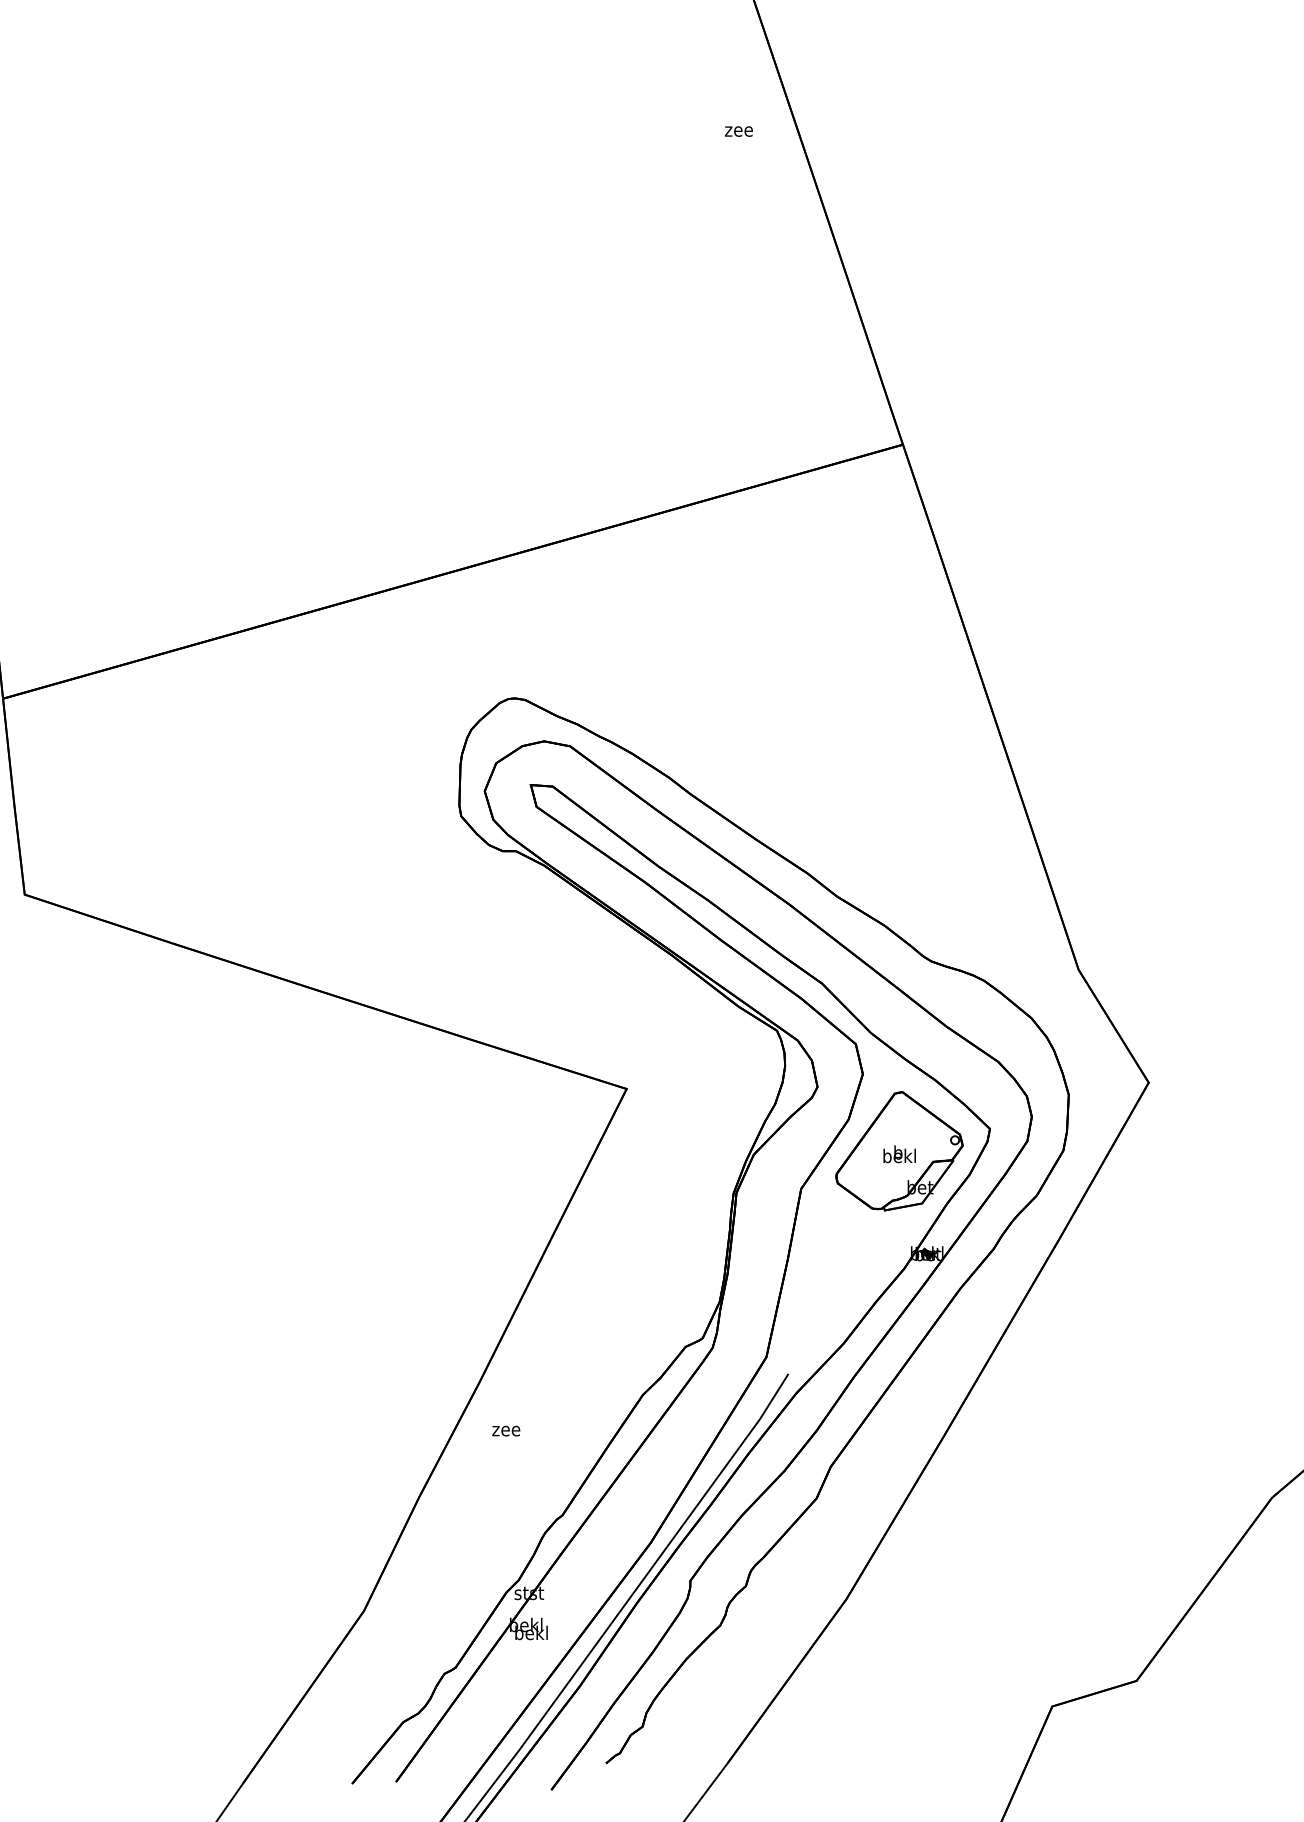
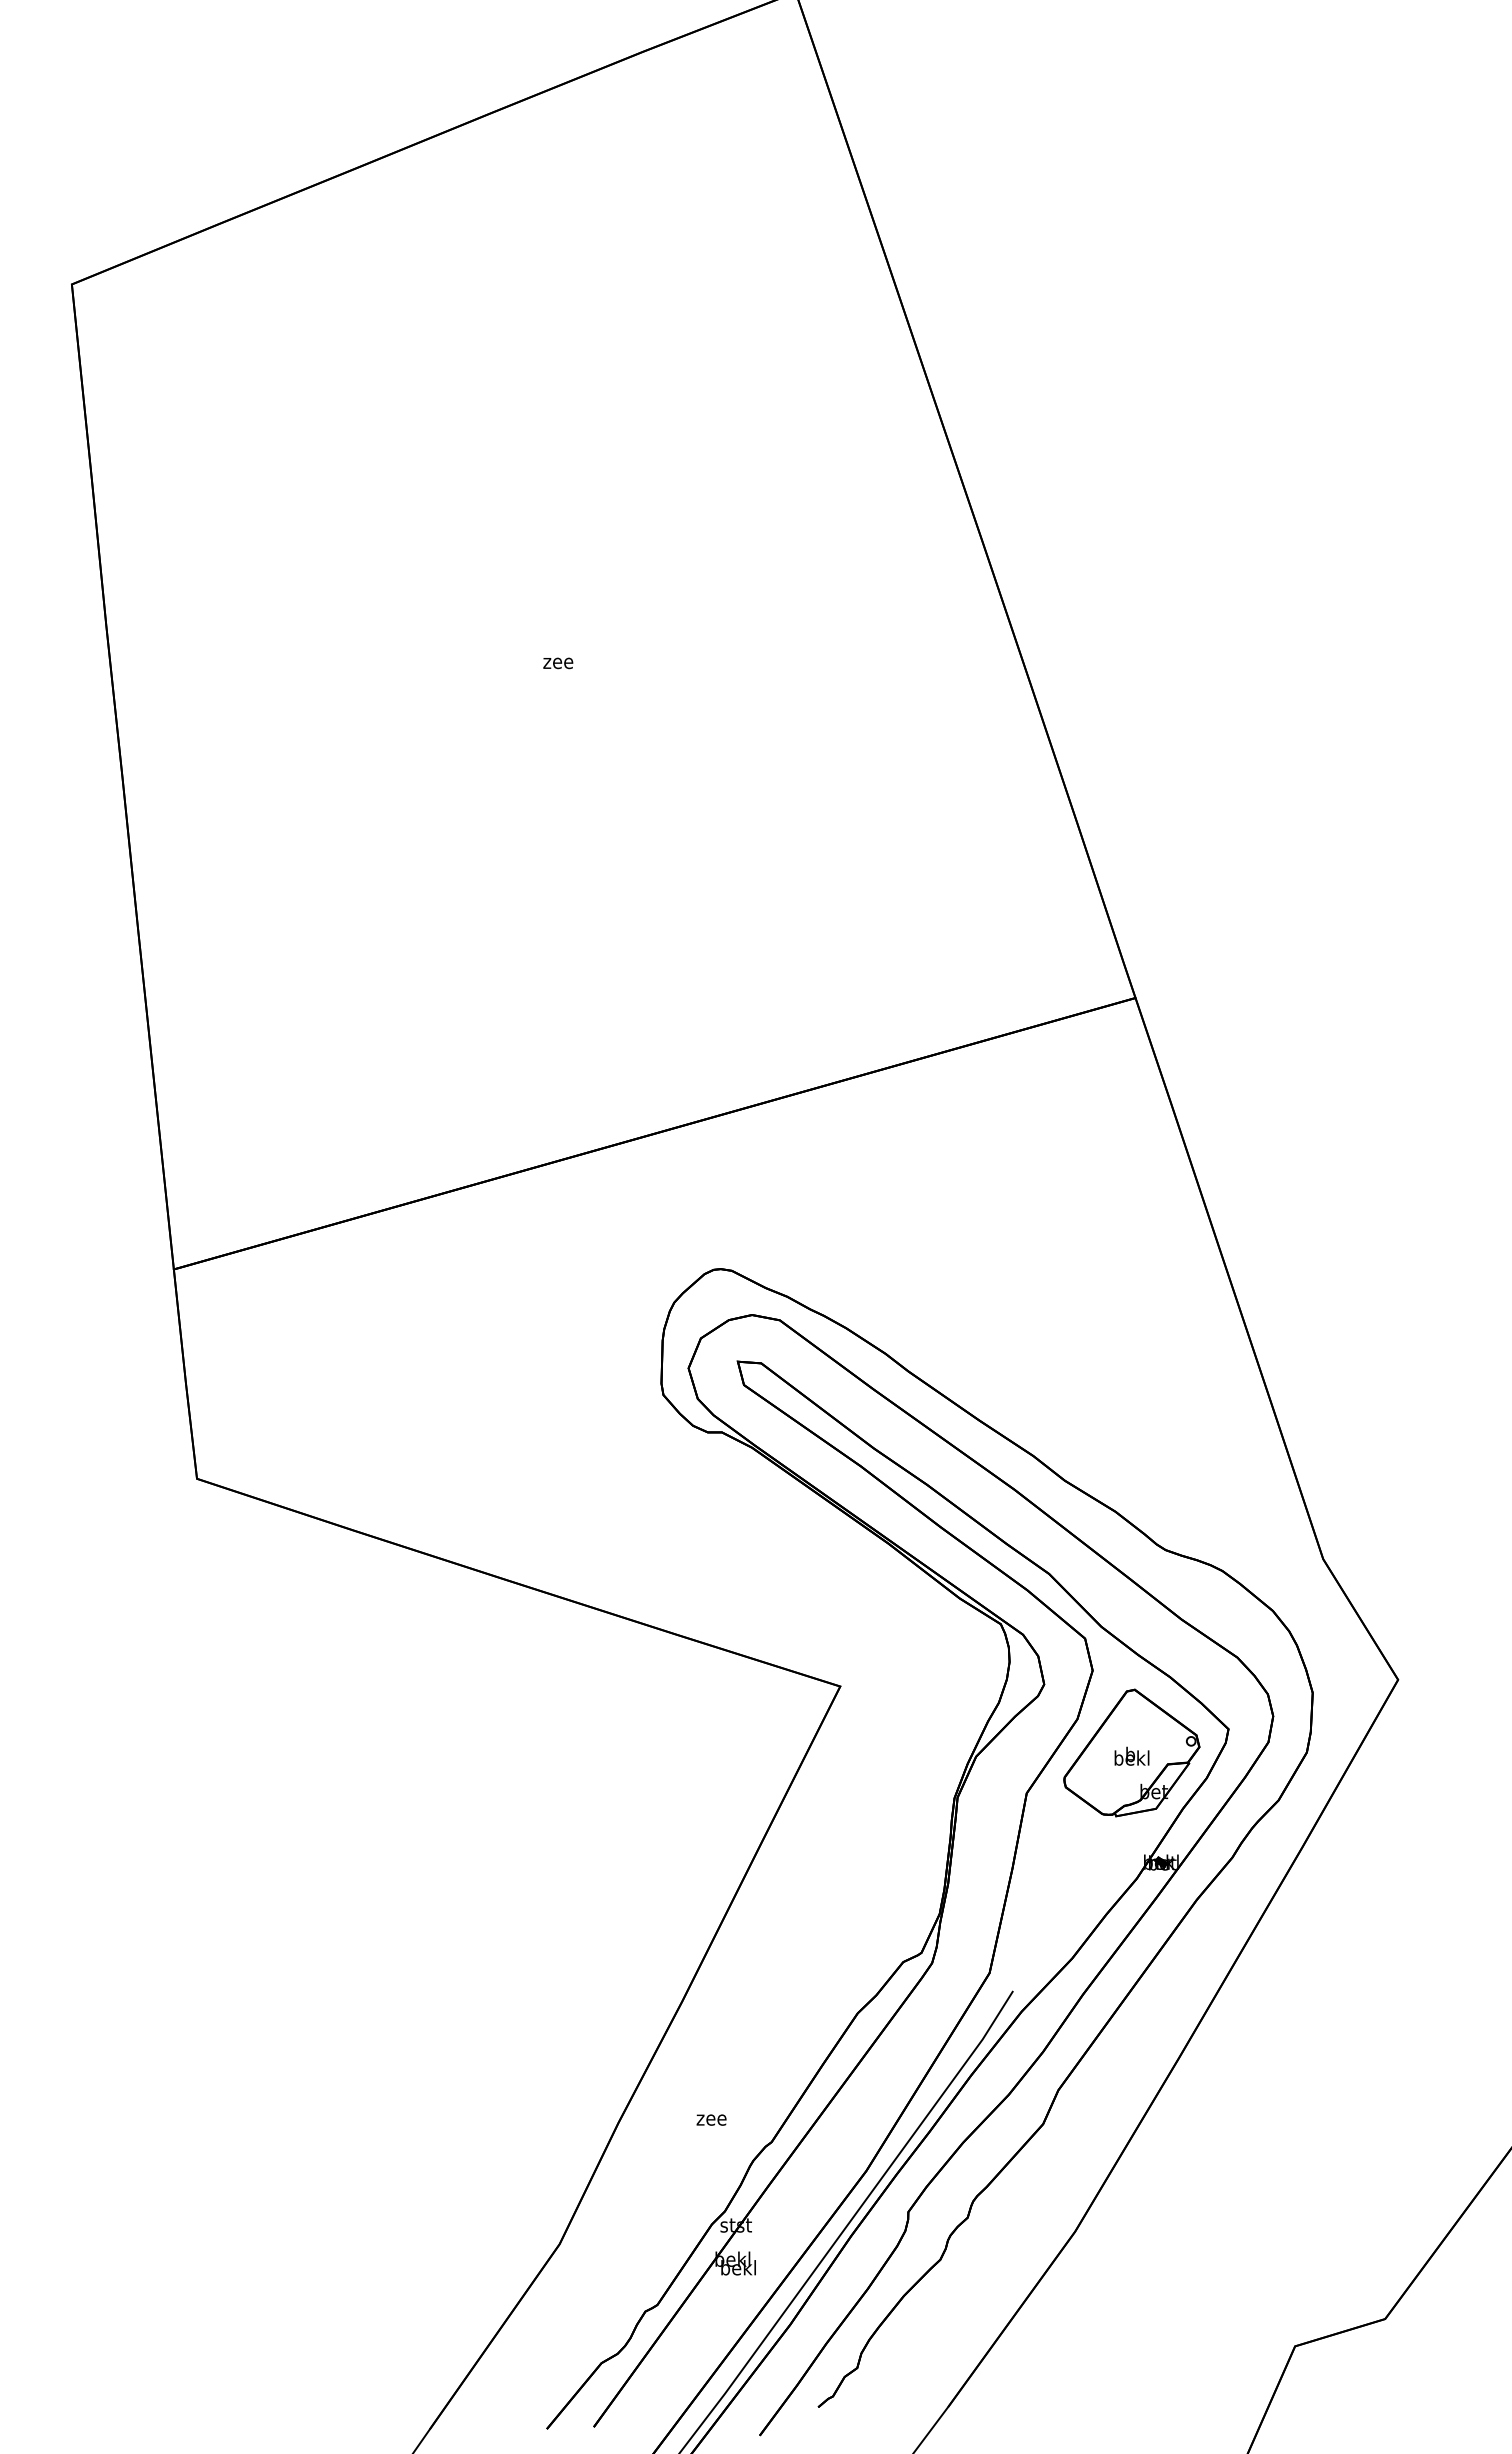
text: (739, 131) -> (558, 663), moved
text: (506, 1430) -> (711, 2119), moved

